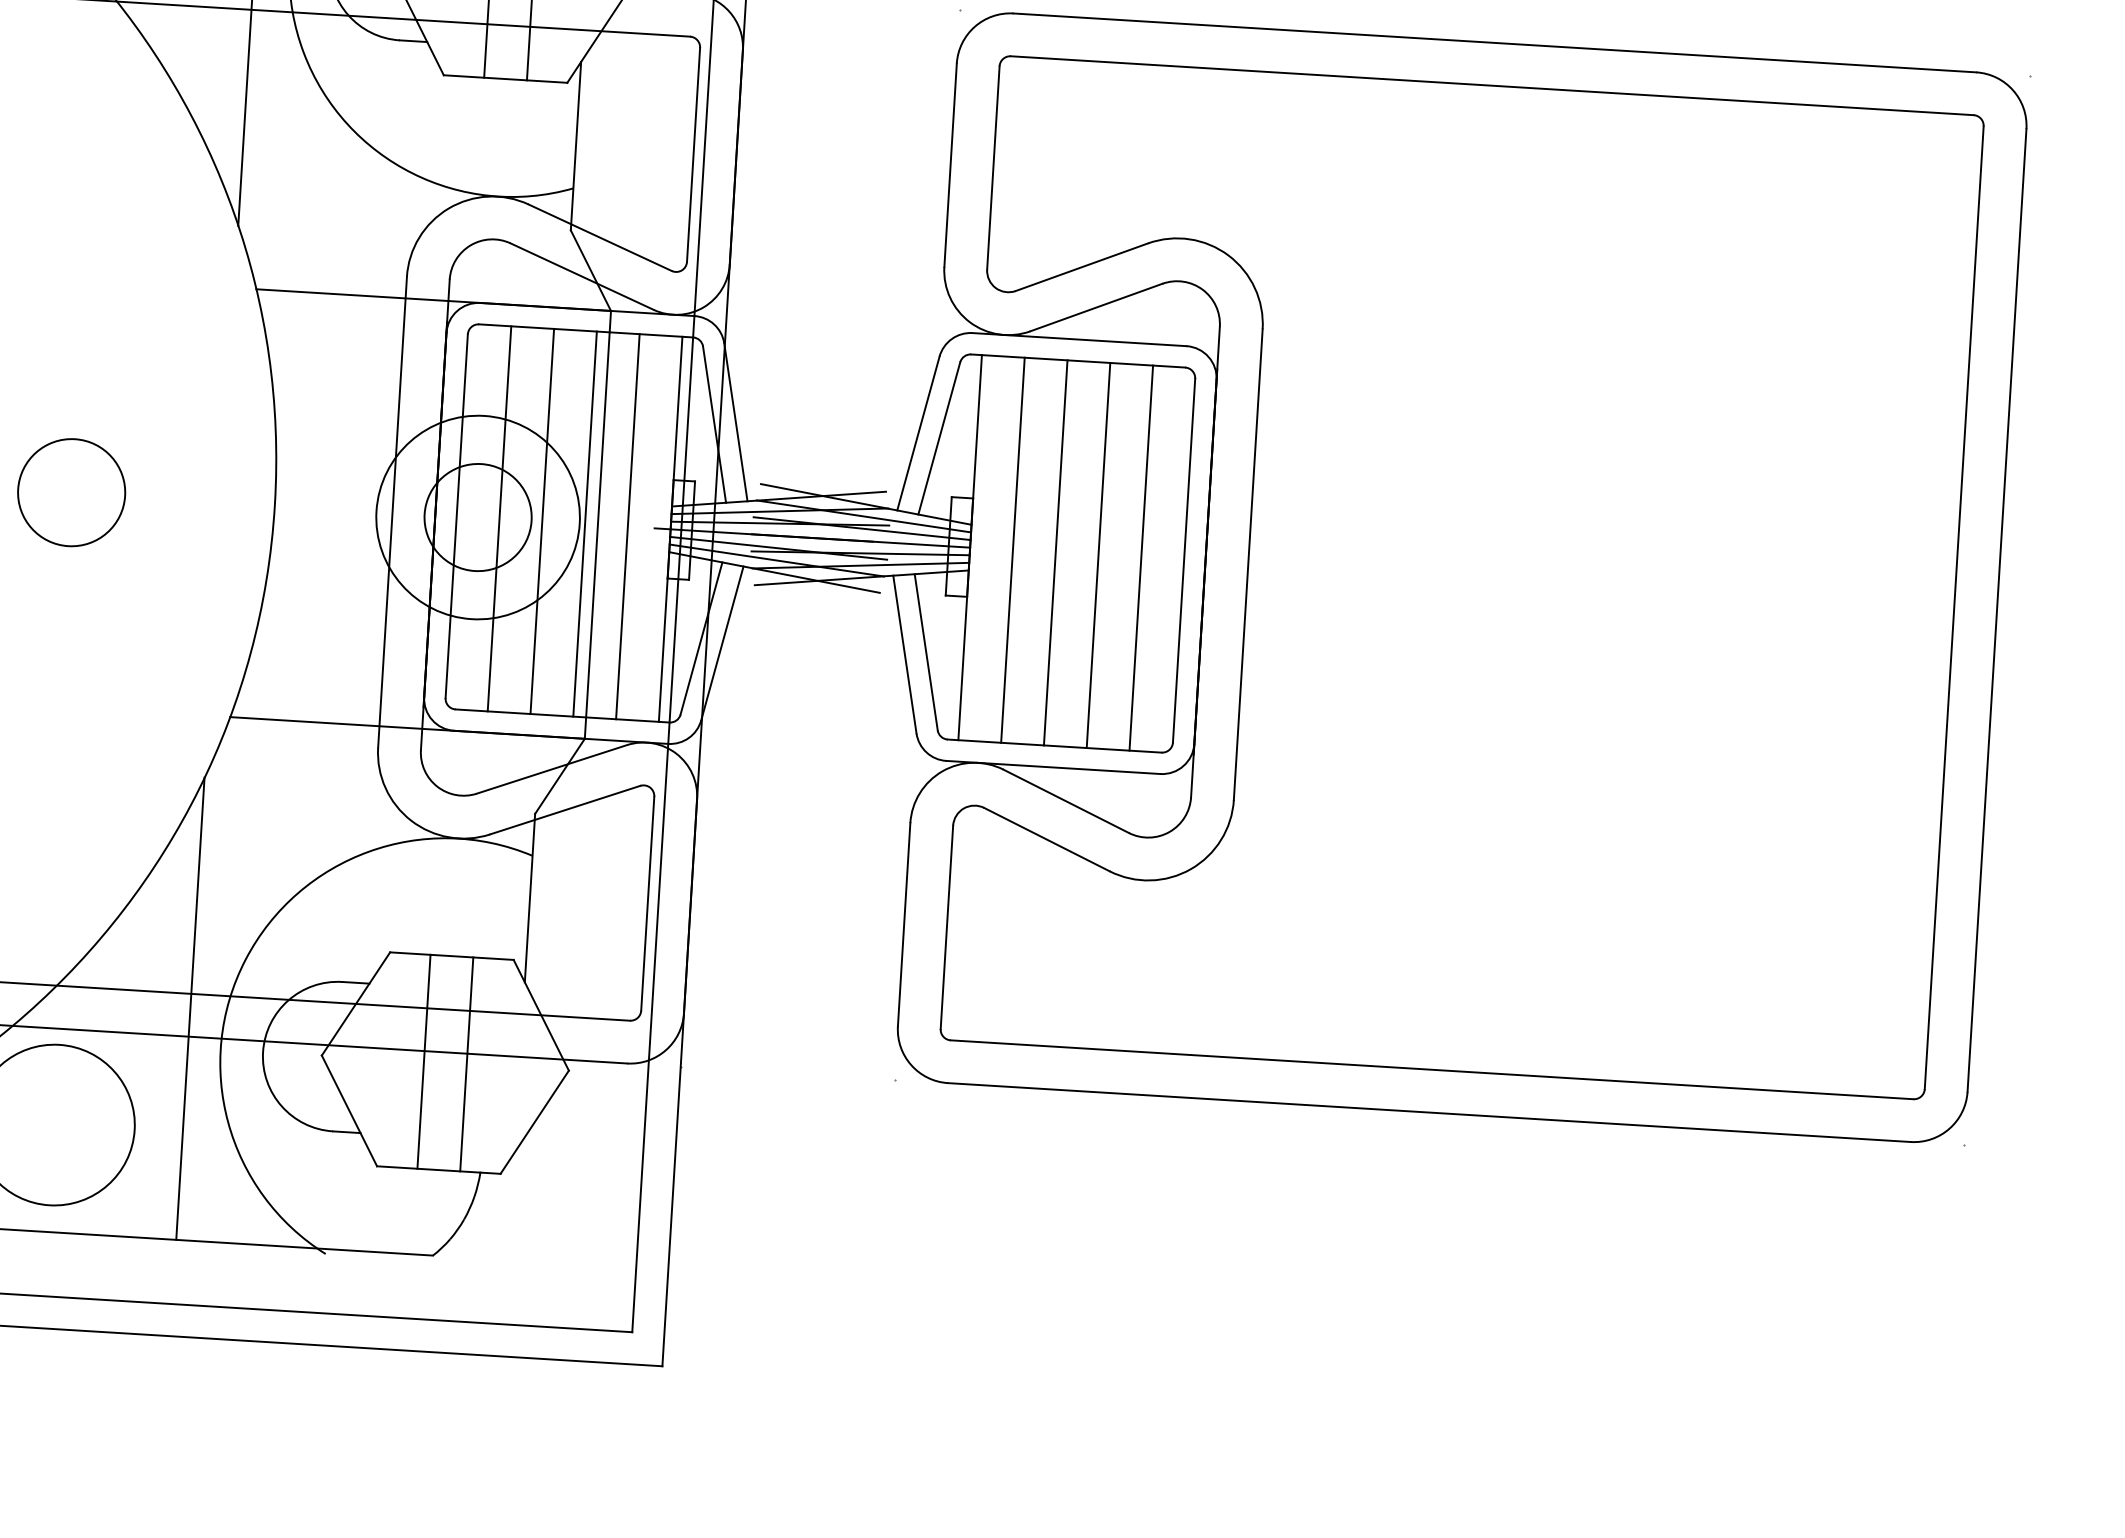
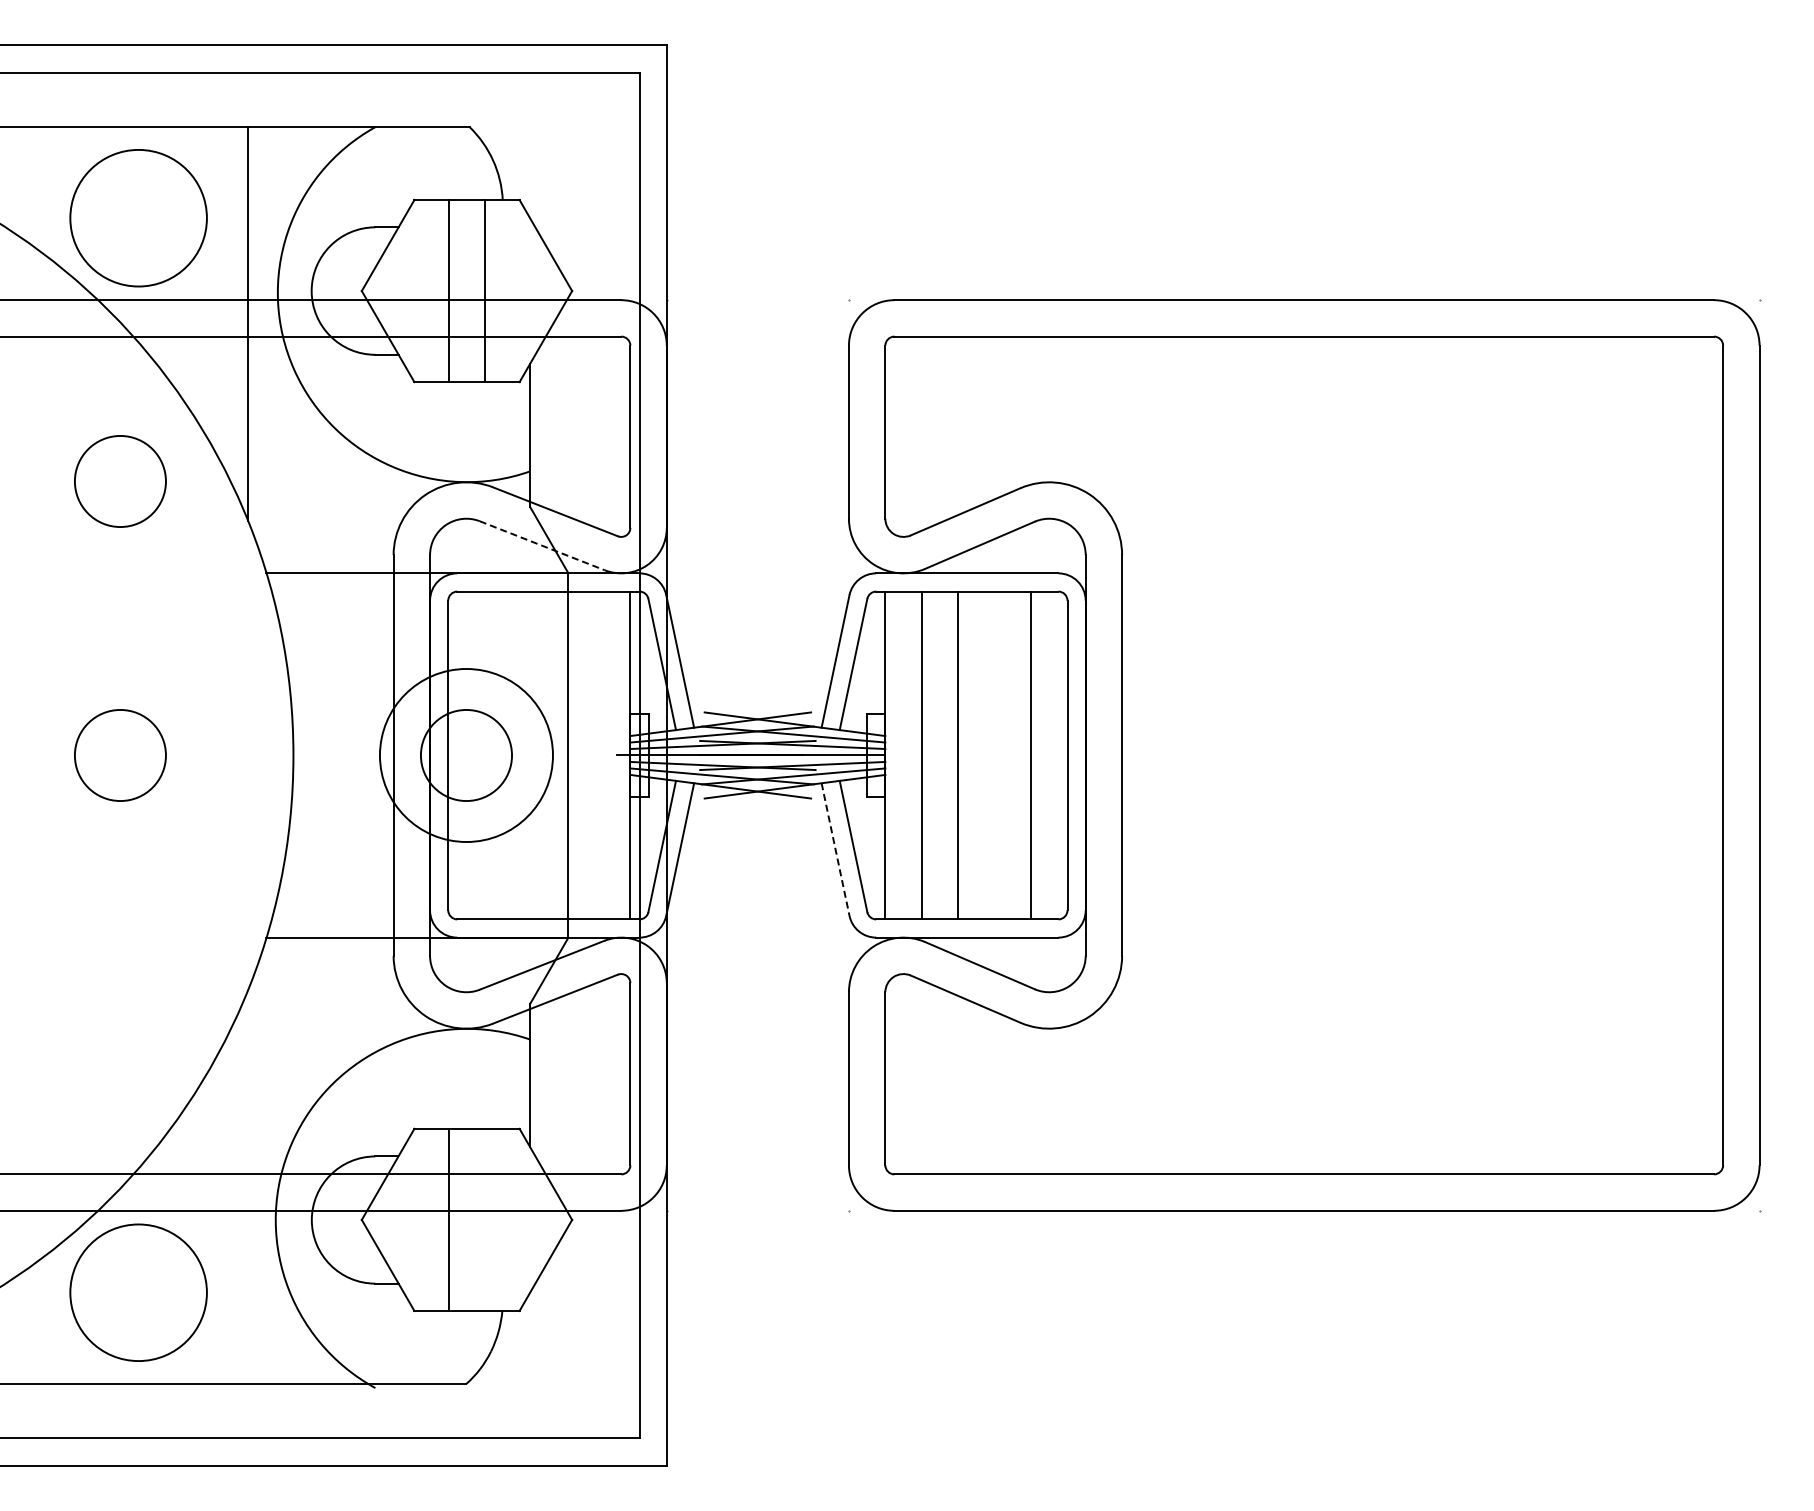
circle: (91, 170) -> (120, 481), added
line: (582, 276) -> (542, 545), solid -> dashed
line: (499, 518) -> (484, 755), removed
line: (542, 521) -> (521, 755), removed
line: (585, 524) -> (557, 755), removed
line: (627, 526) -> (593, 755), removed
line: (1098, 555) -> (994, 755), removed
line: (904, 654) -> (835, 849), solid -> dashed
line: (189, 1008) -> (247, 1186), removed
line: (467, 1063) -> (485, 1219), removed

